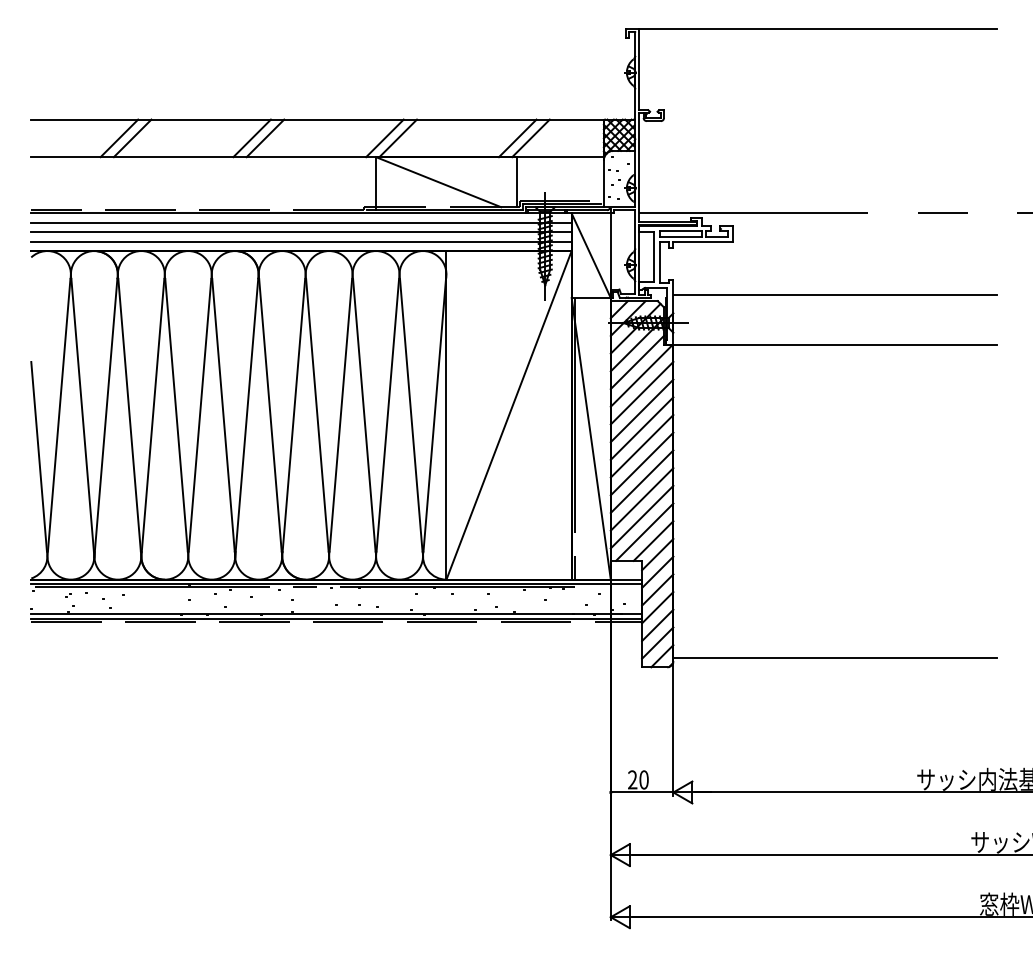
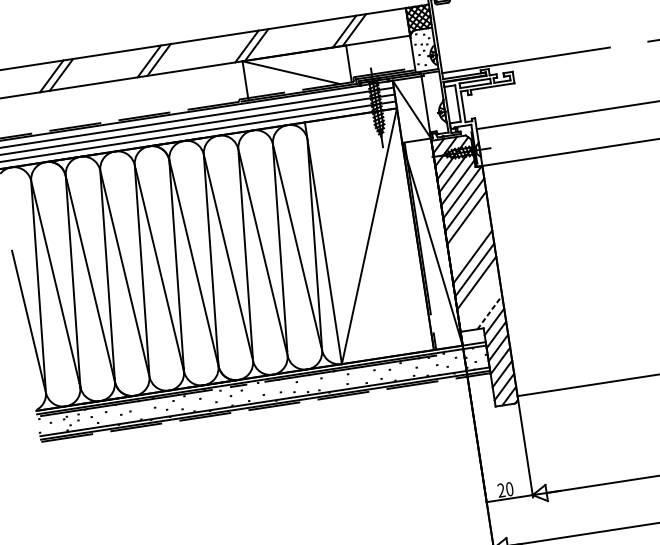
line: (641, 428) -> (468, 231), removed
line: (641, 446) -> (470, 244), removed
line: (641, 516) -> (478, 295), removed
line: (644, 531) -> (482, 306), removed
line: (653, 540) -> (489, 312), solid -> dashed

